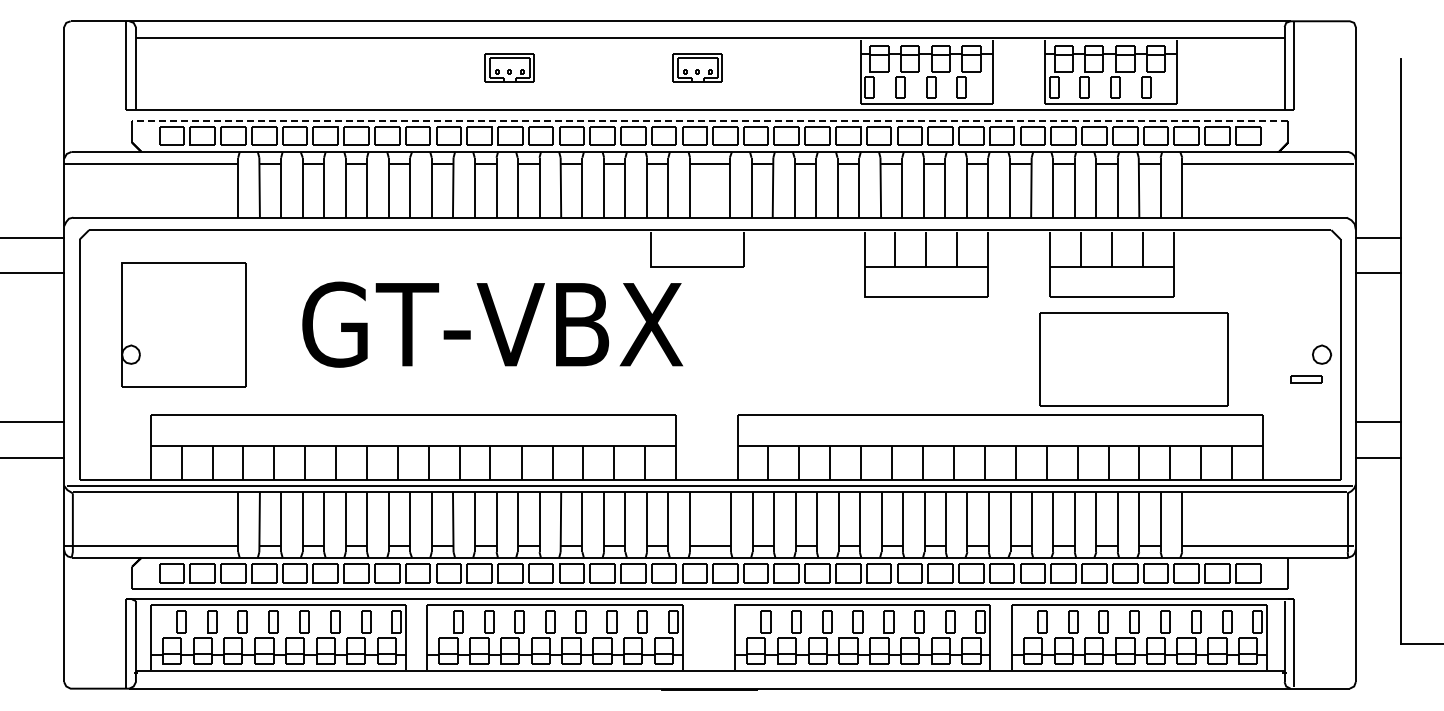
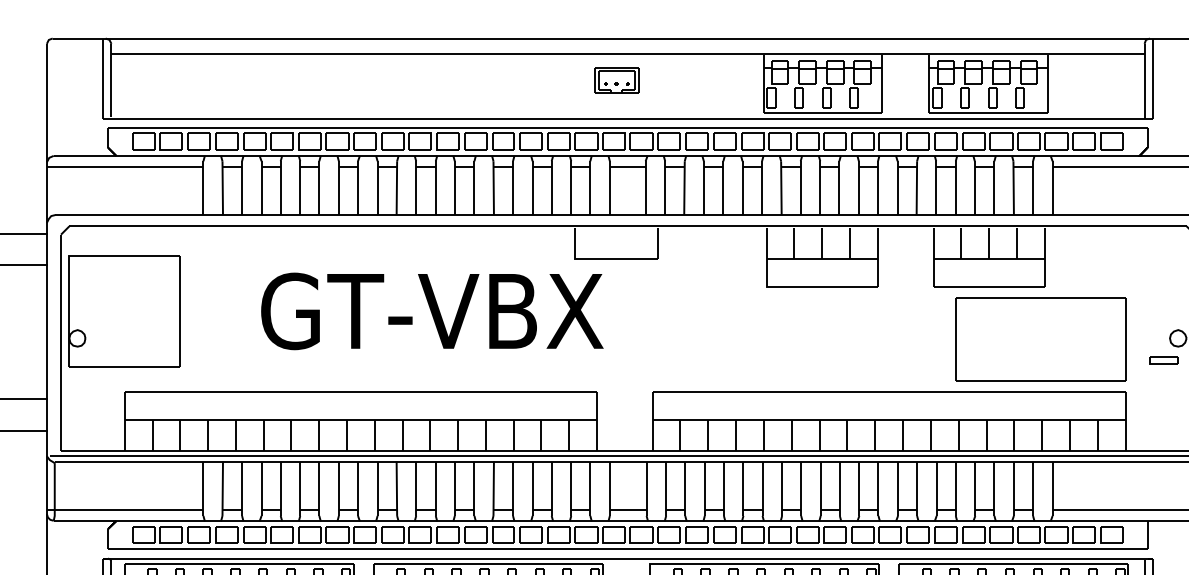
part: (509, 67) -> (447, 80), removed
line: (709, 120) -> (627, 127), dashed -> solid
part: (183, 324) -> (124, 311), moved
part: (1133, 359) -> (1040, 339), moved

